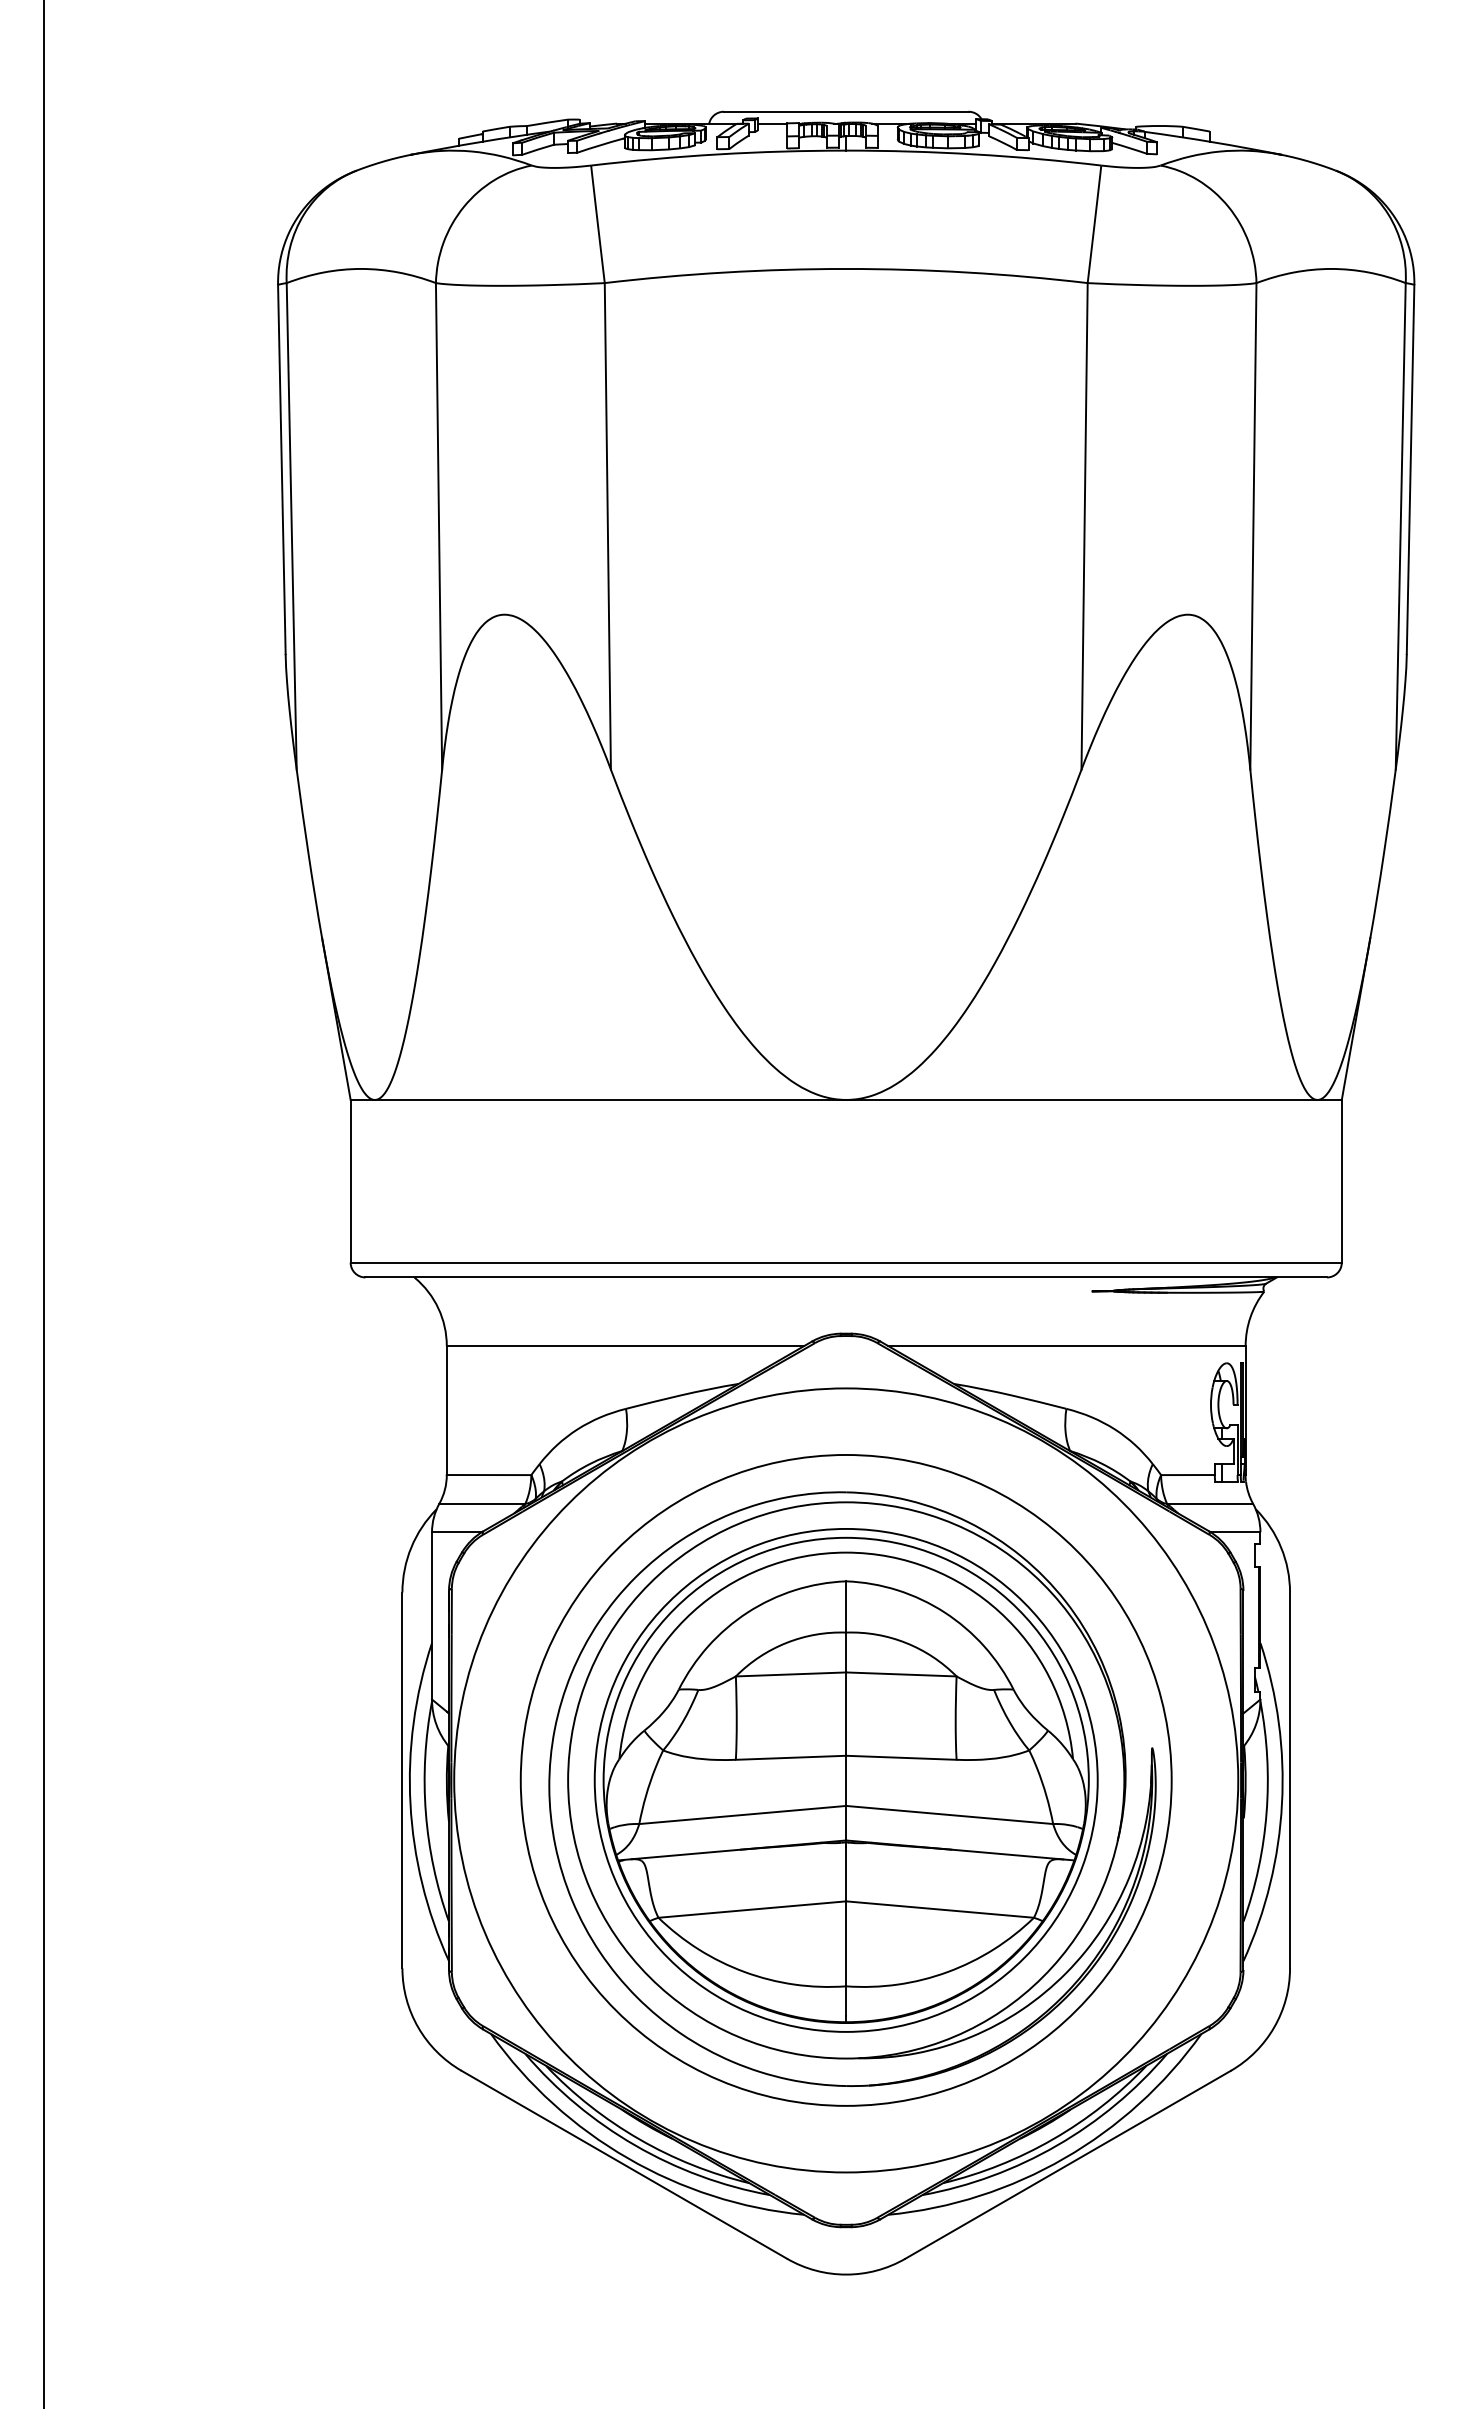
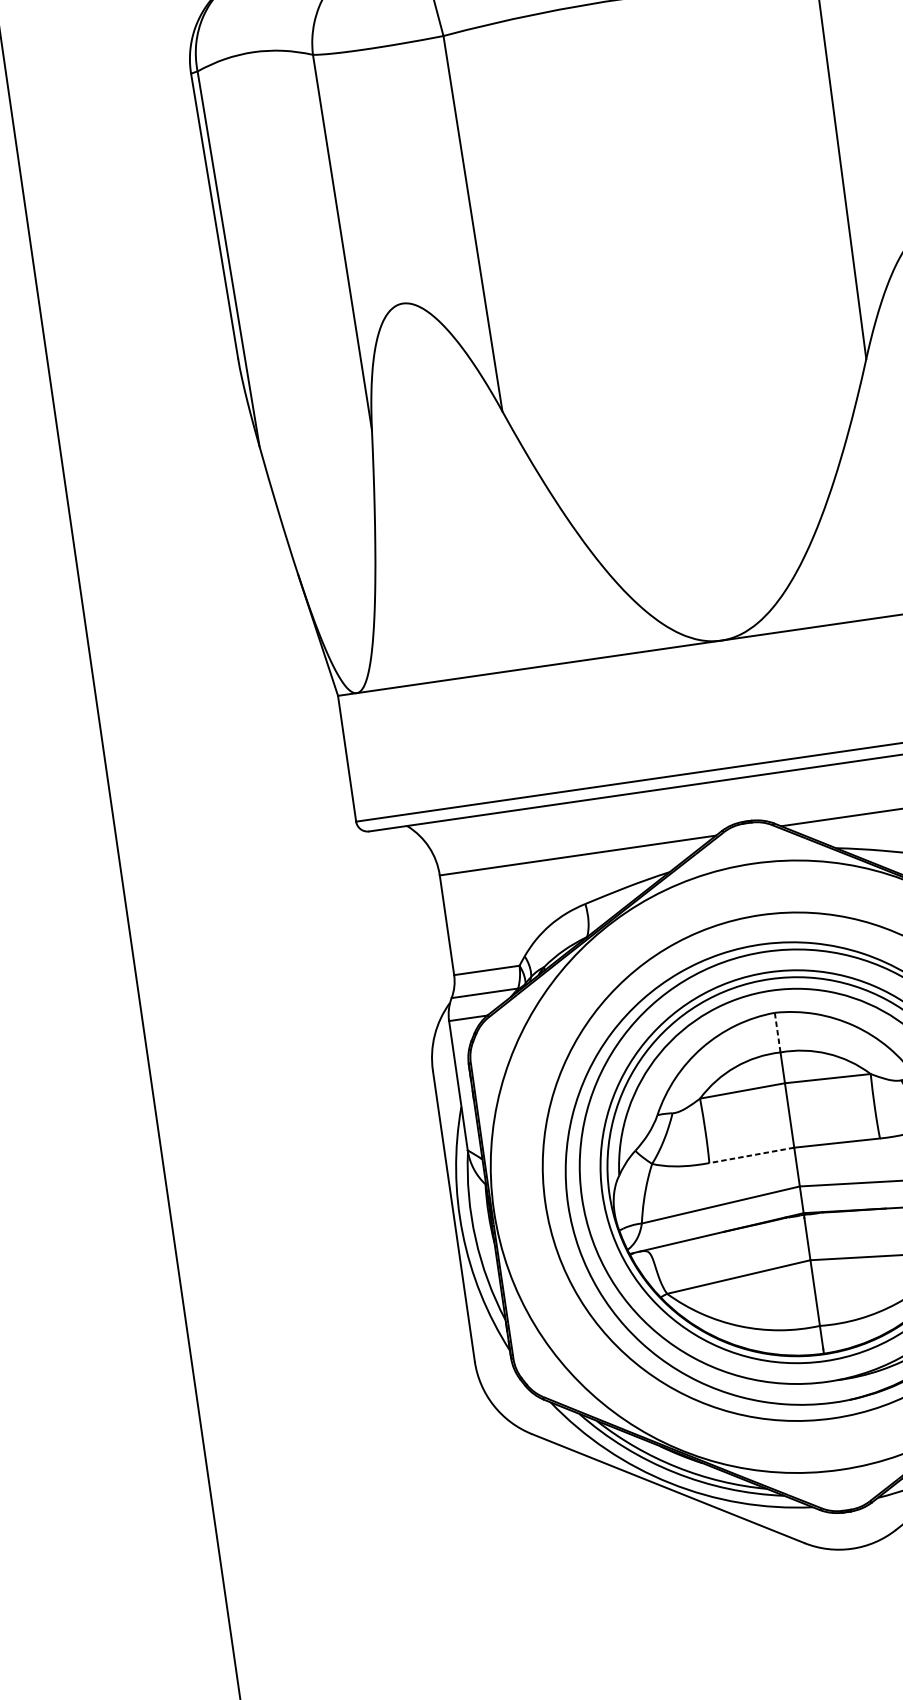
line: (846, 1606) -> (777, 1032), solid -> dashed
line: (790, 1757) -> (751, 1155), solid -> dashed

